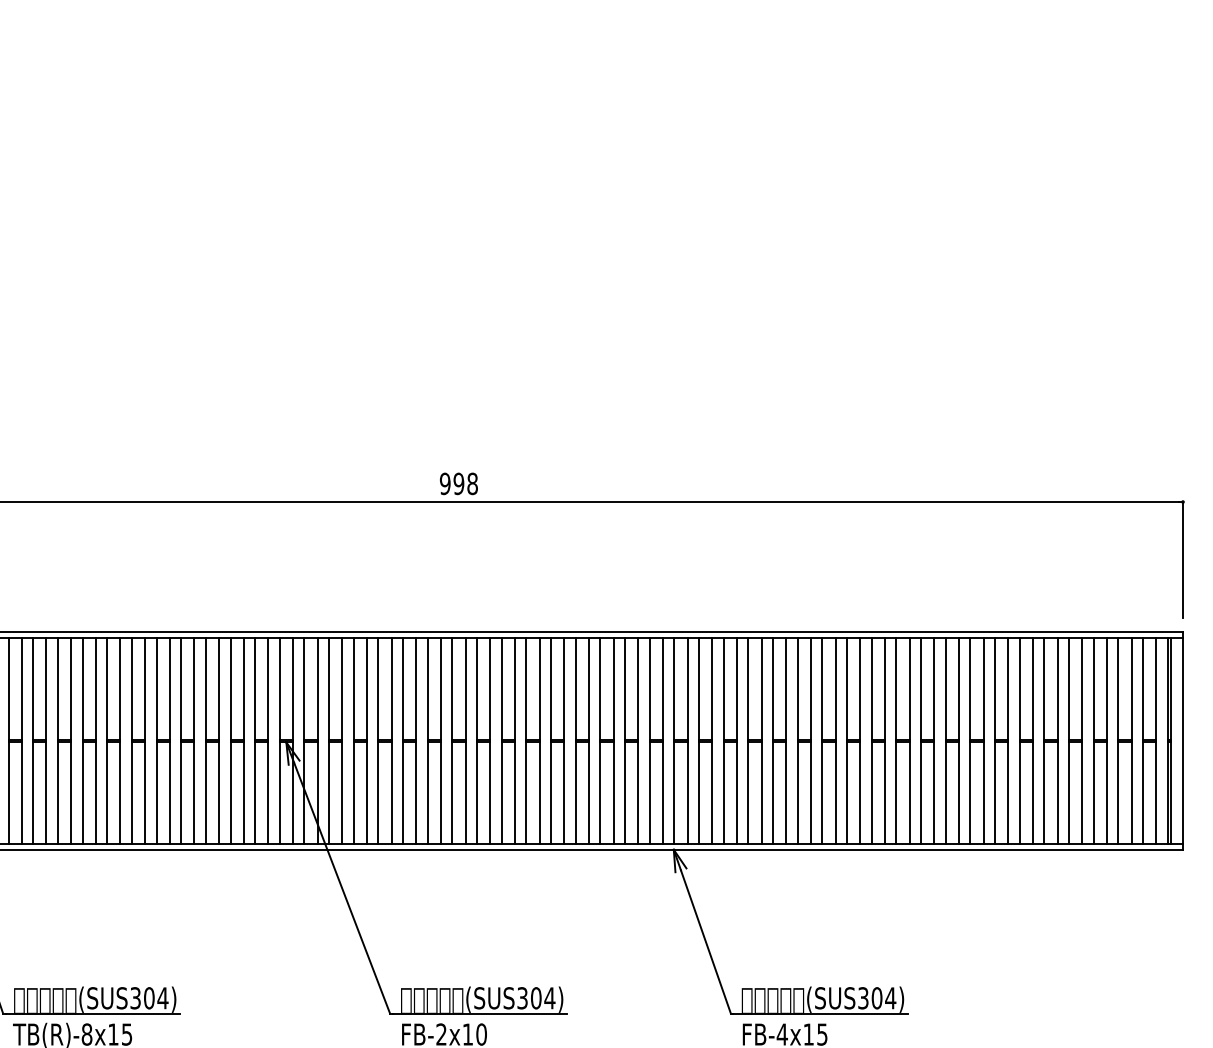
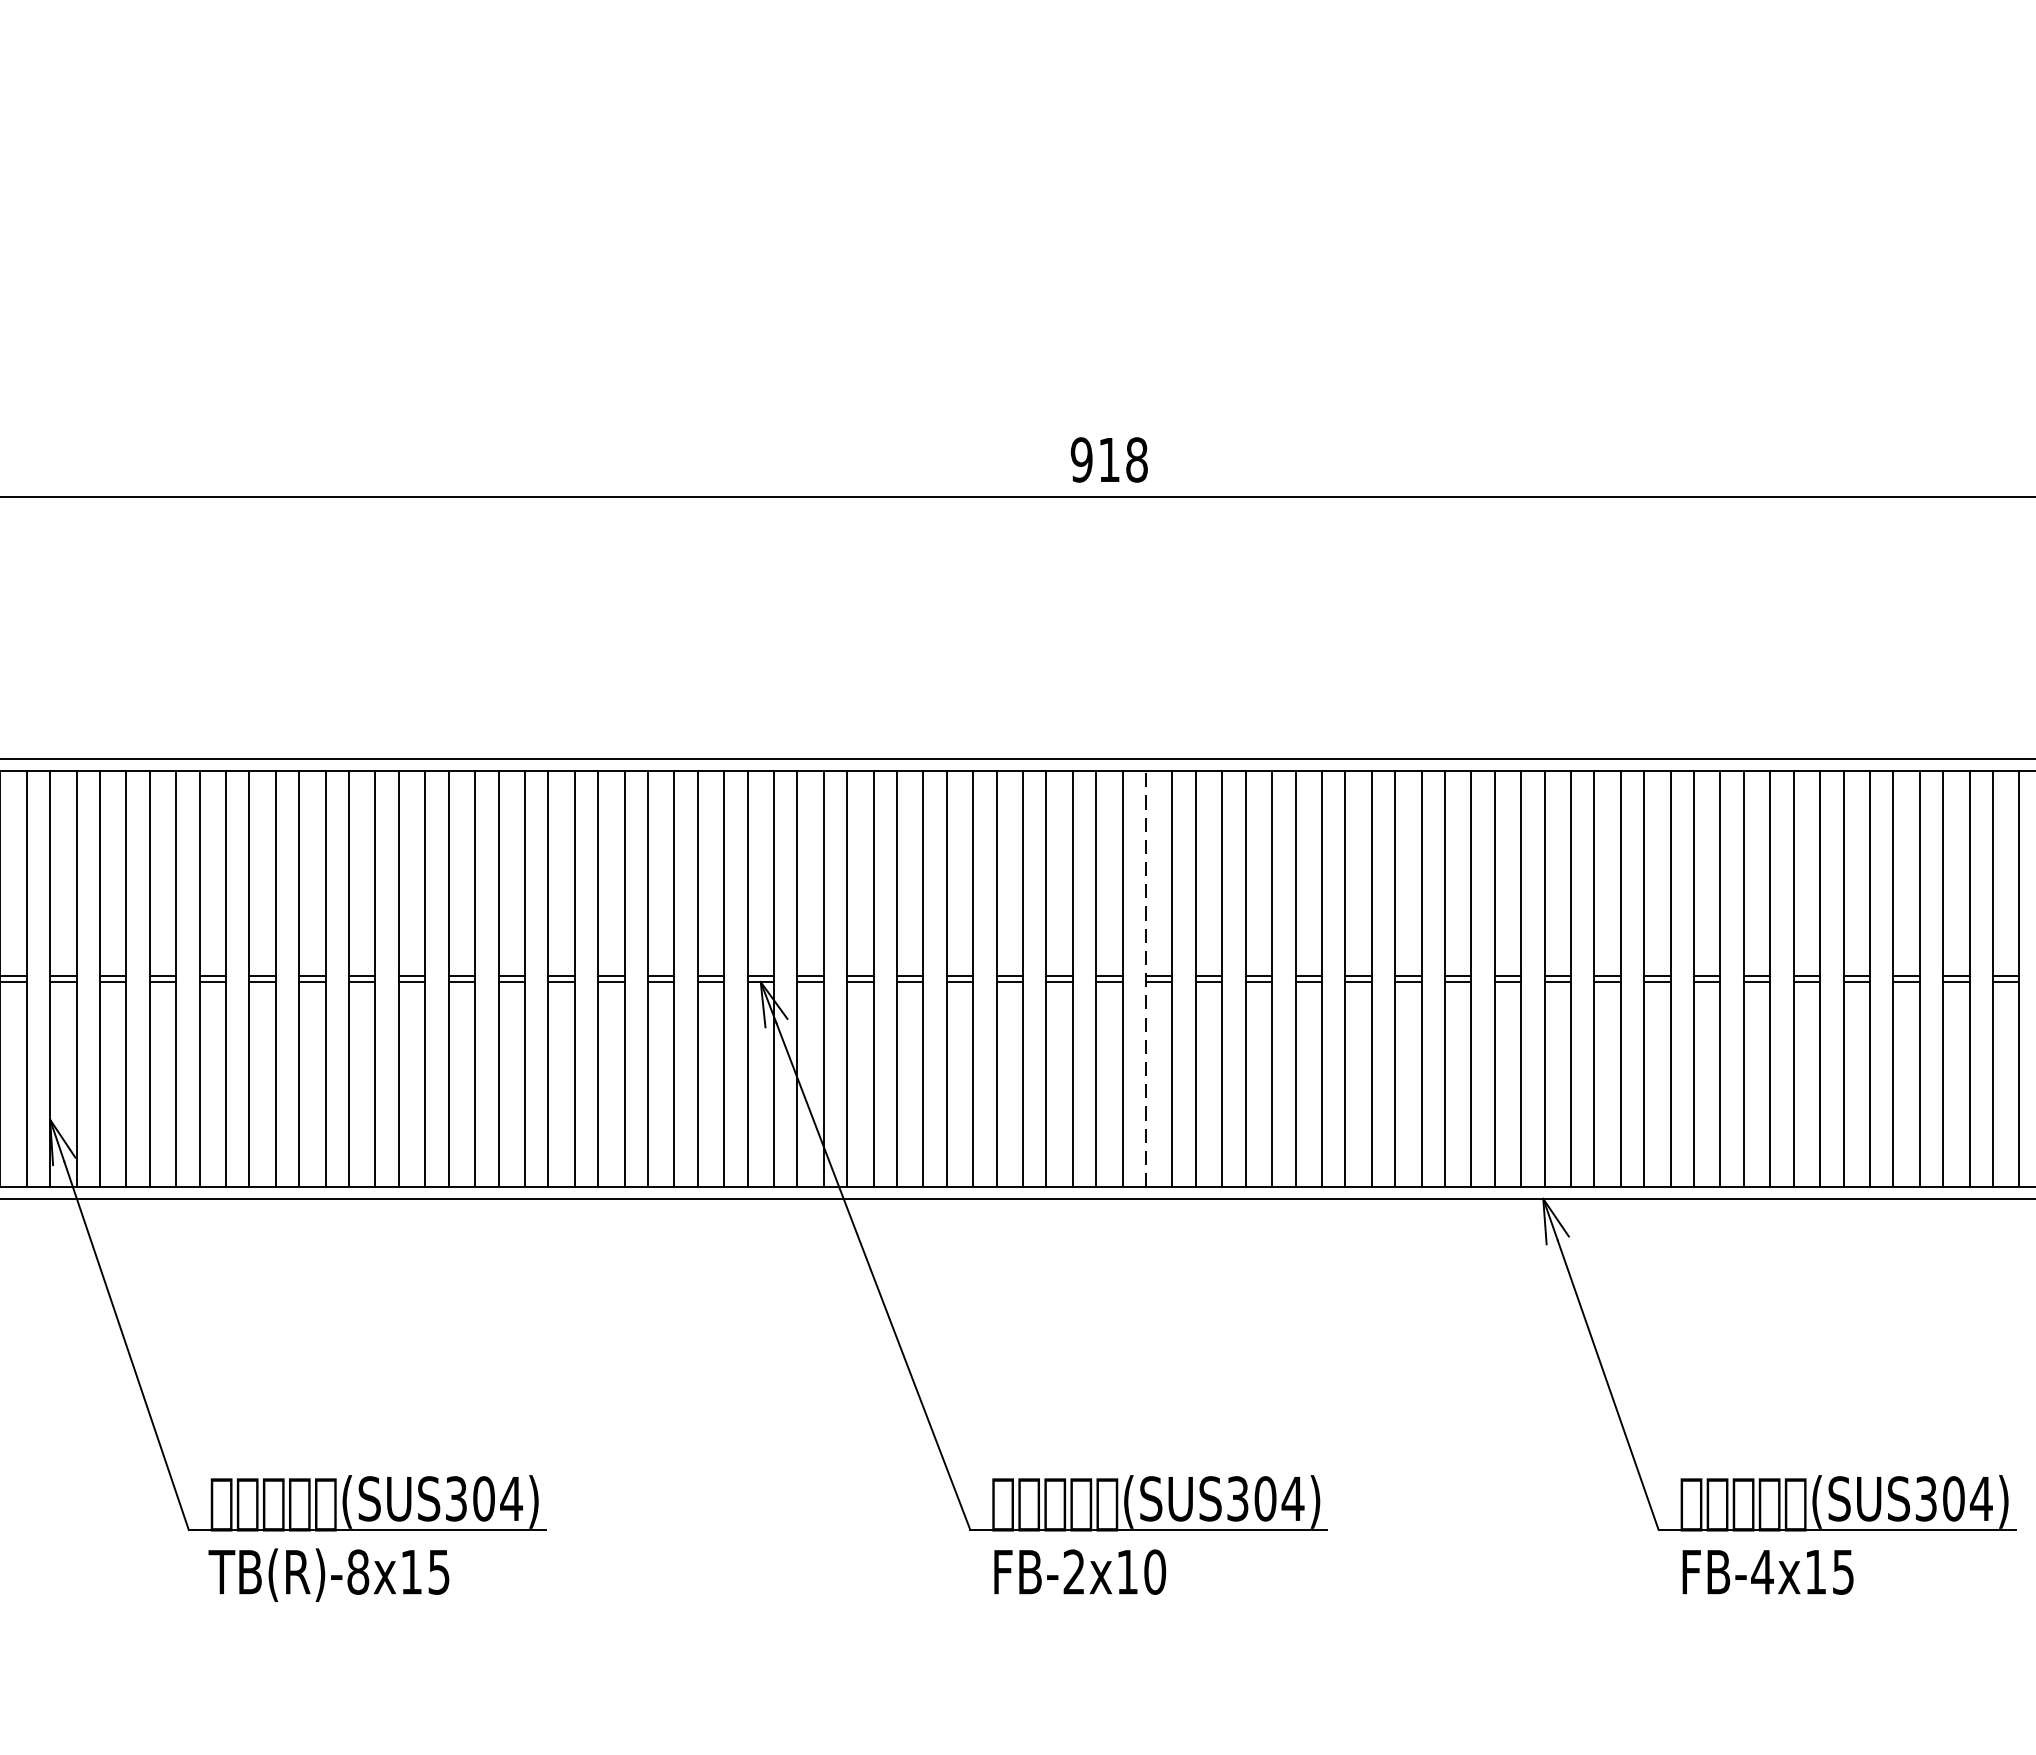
text: (458, 483) -> (1108, 459), 998 -> 918
line: (477, 740) -> (1146, 978), solid -> dashed

